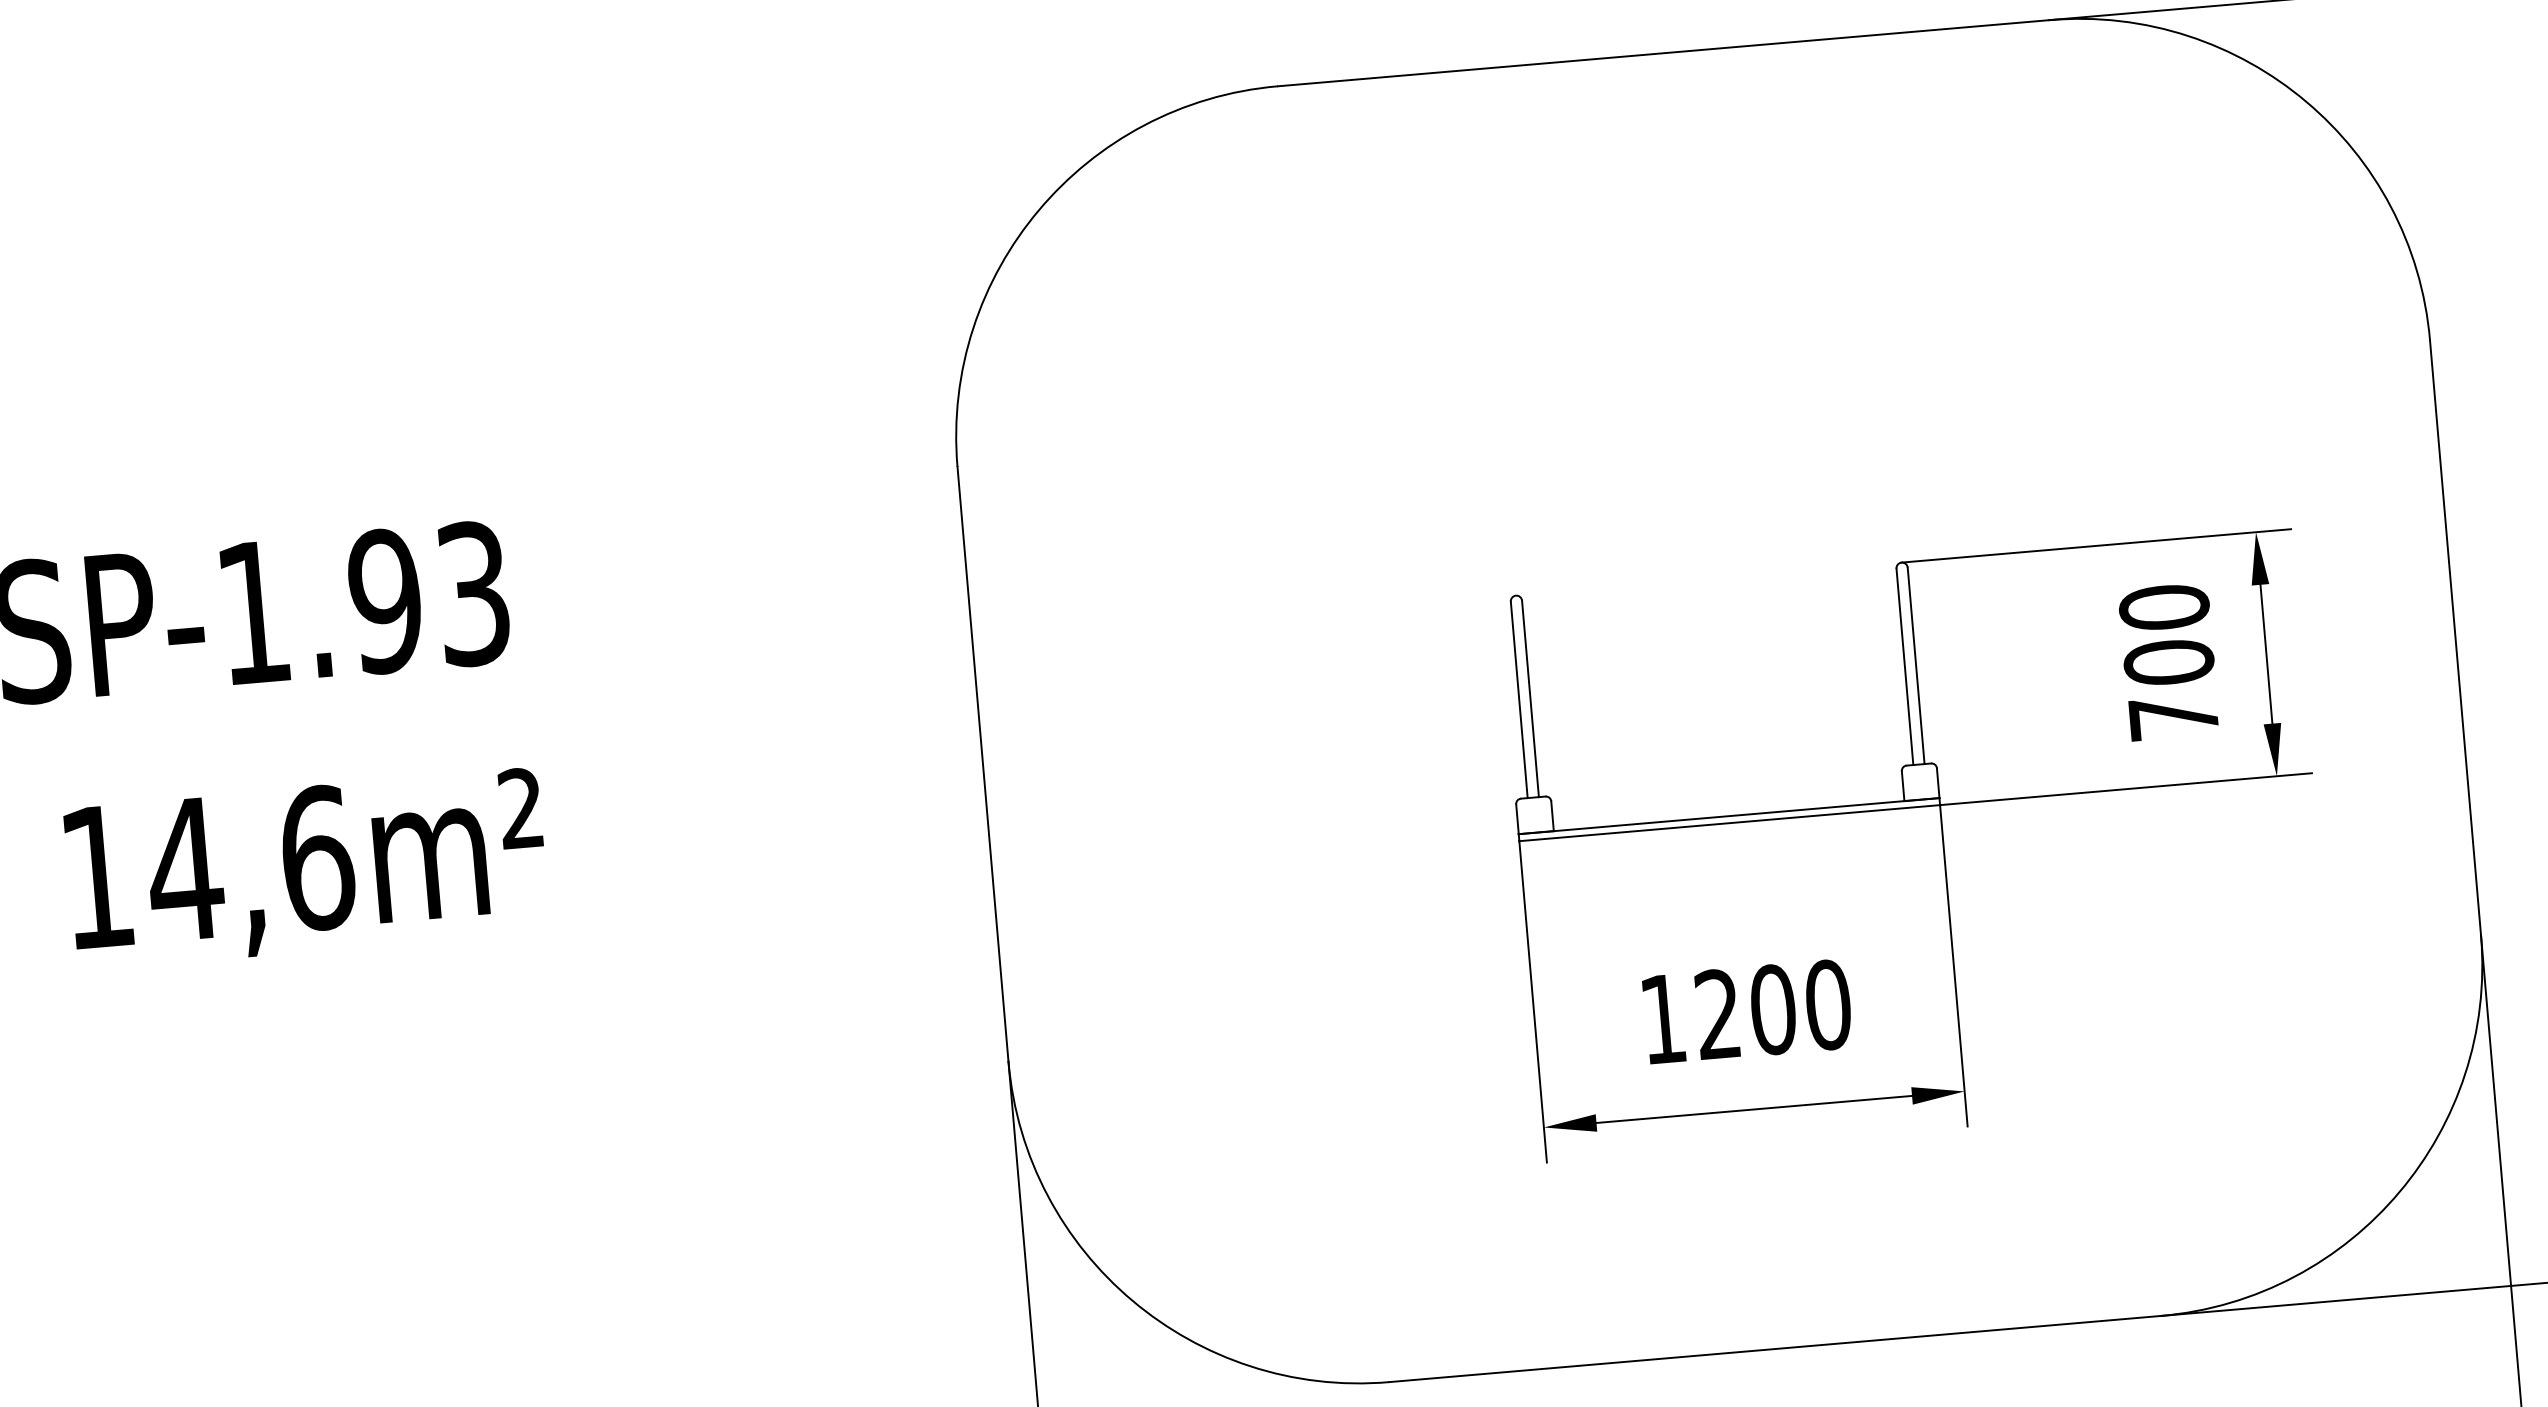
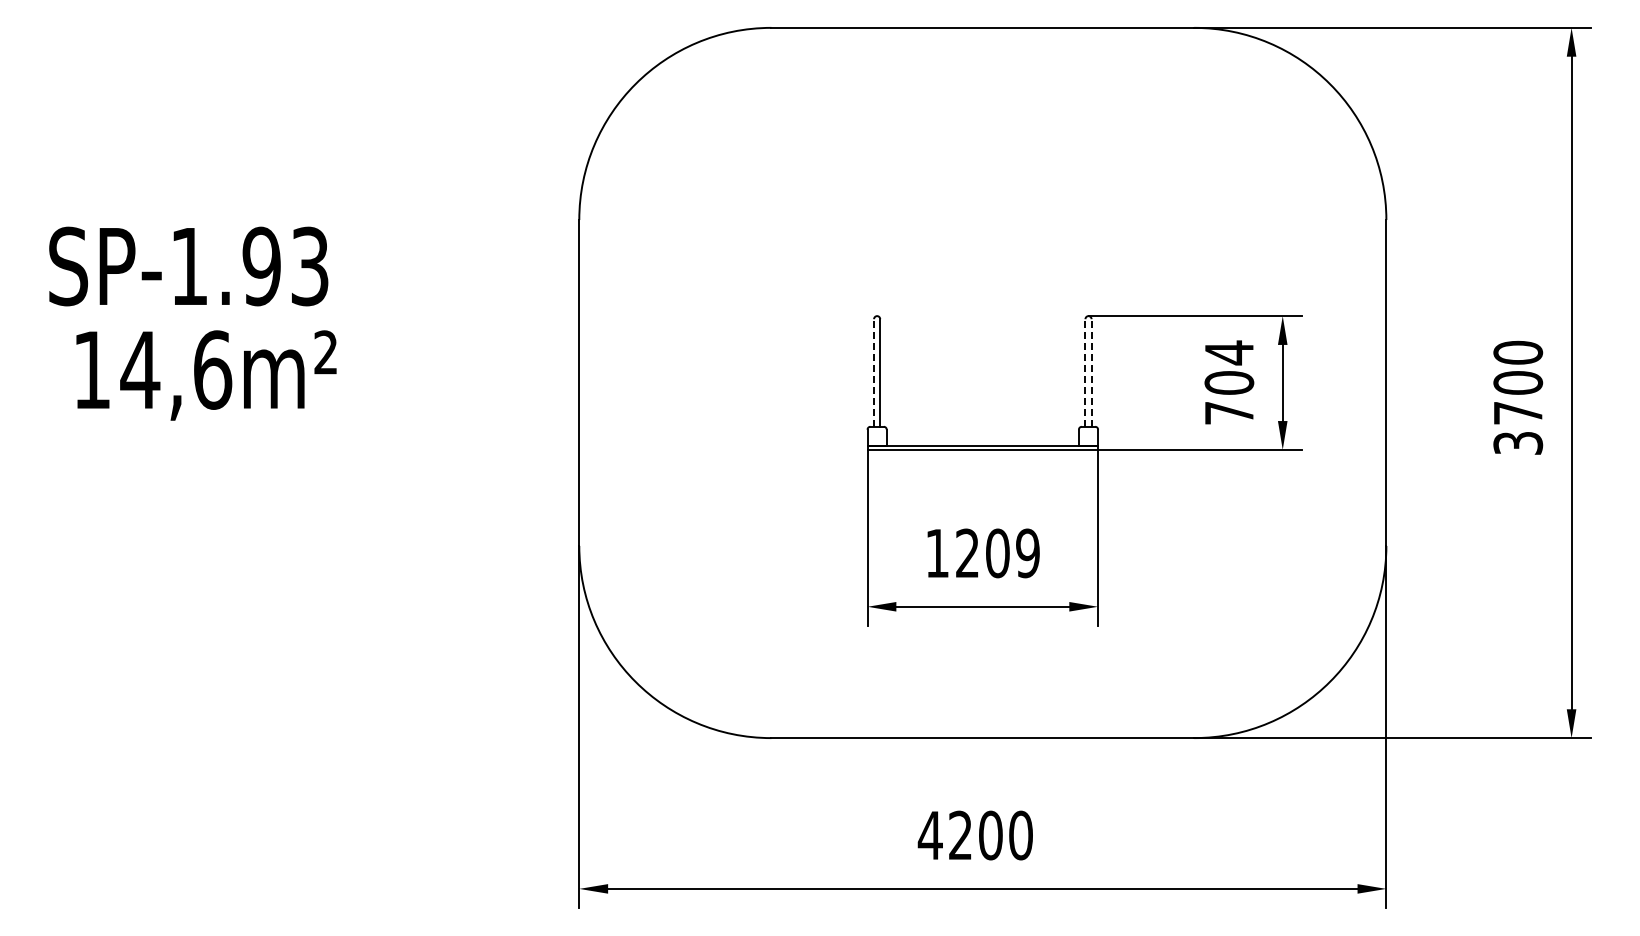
text: (2164, 606) -> (1229, 352), 700 -> 704
line: (1916, 666) -> (1091, 373), solid -> dashed
line: (1905, 667) -> (1085, 373), solid -> dashed
line: (1520, 700) -> (874, 373), solid -> dashed
text: (306, 869) -> (206, 375), moved
text: (1827, 1005) -> (1027, 553), 1200 -> 1209

